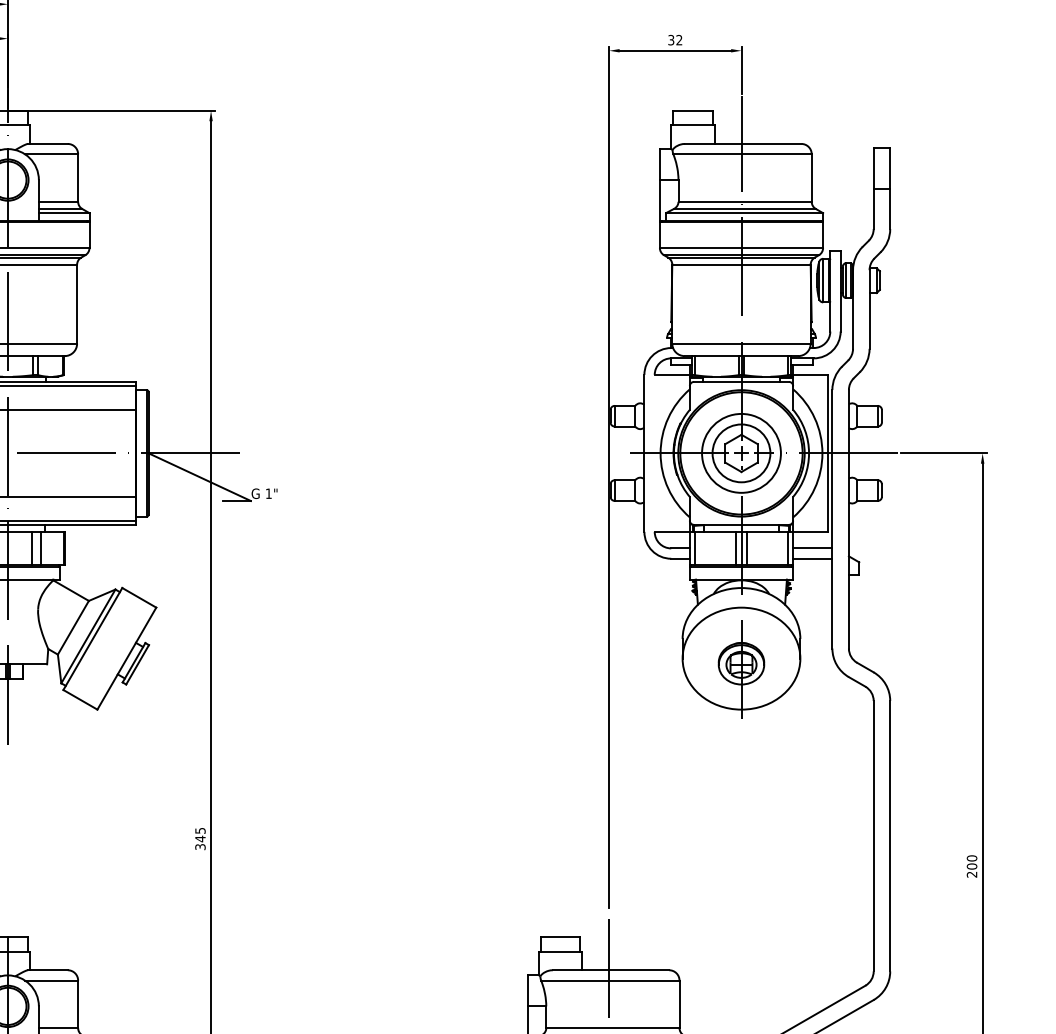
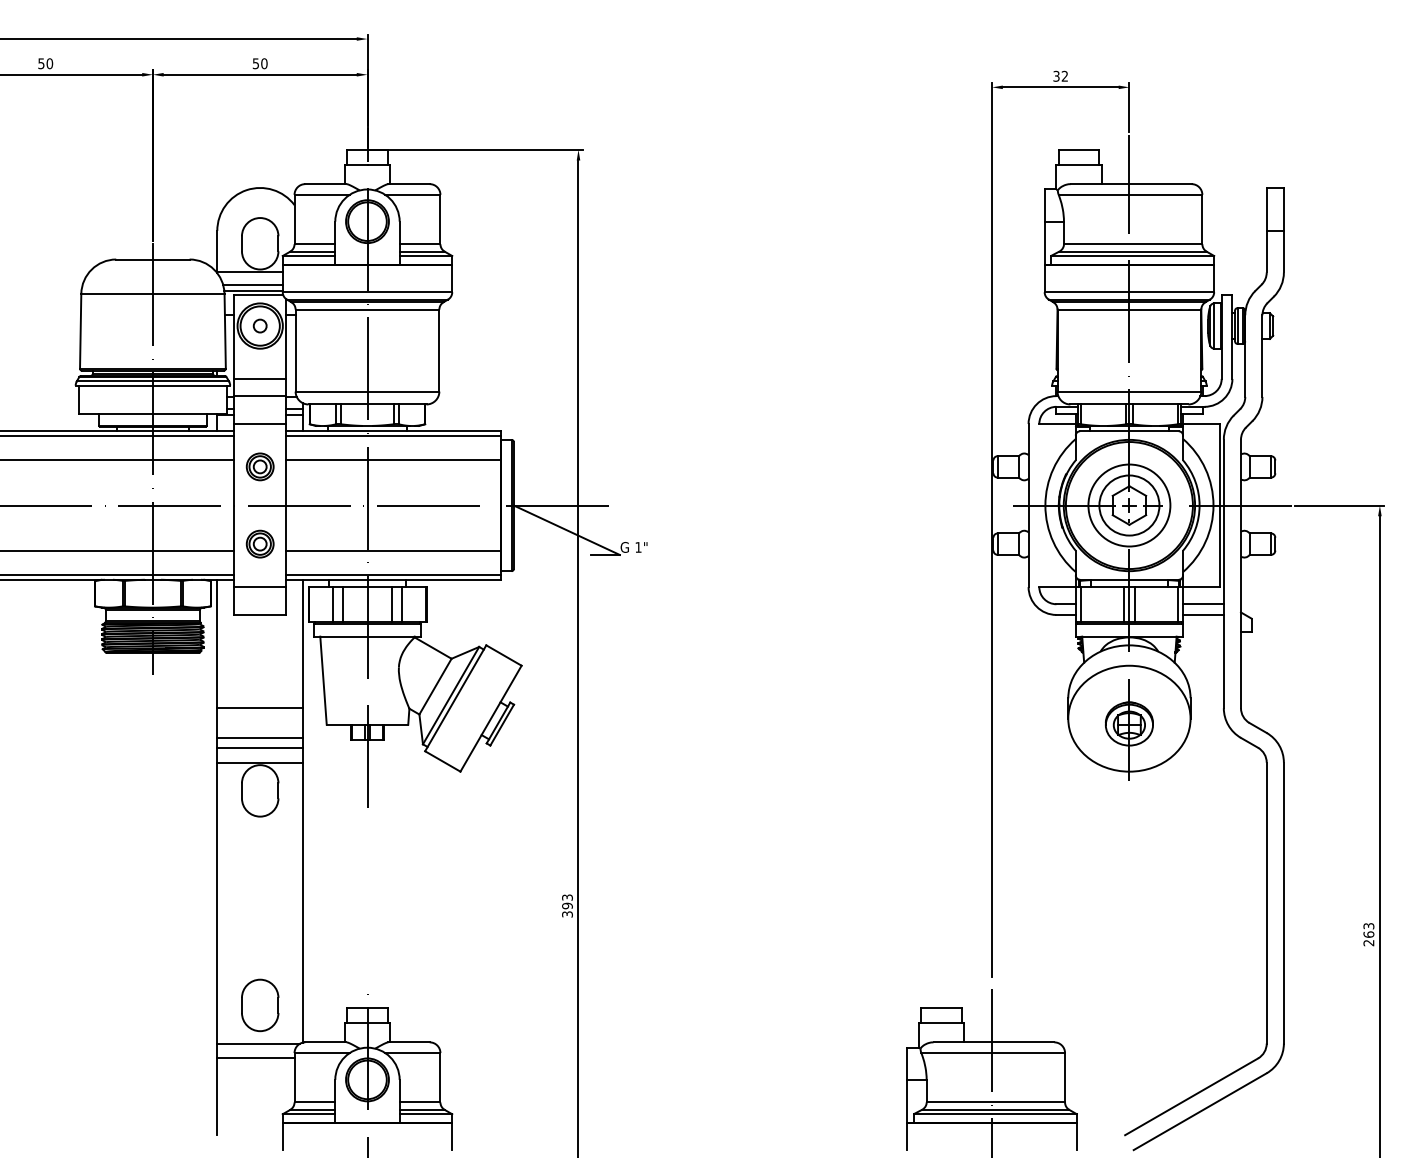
text: (200, 834) -> (567, 901), 345 -> 393
text: (971, 862) -> (1368, 930), 200 -> 263

